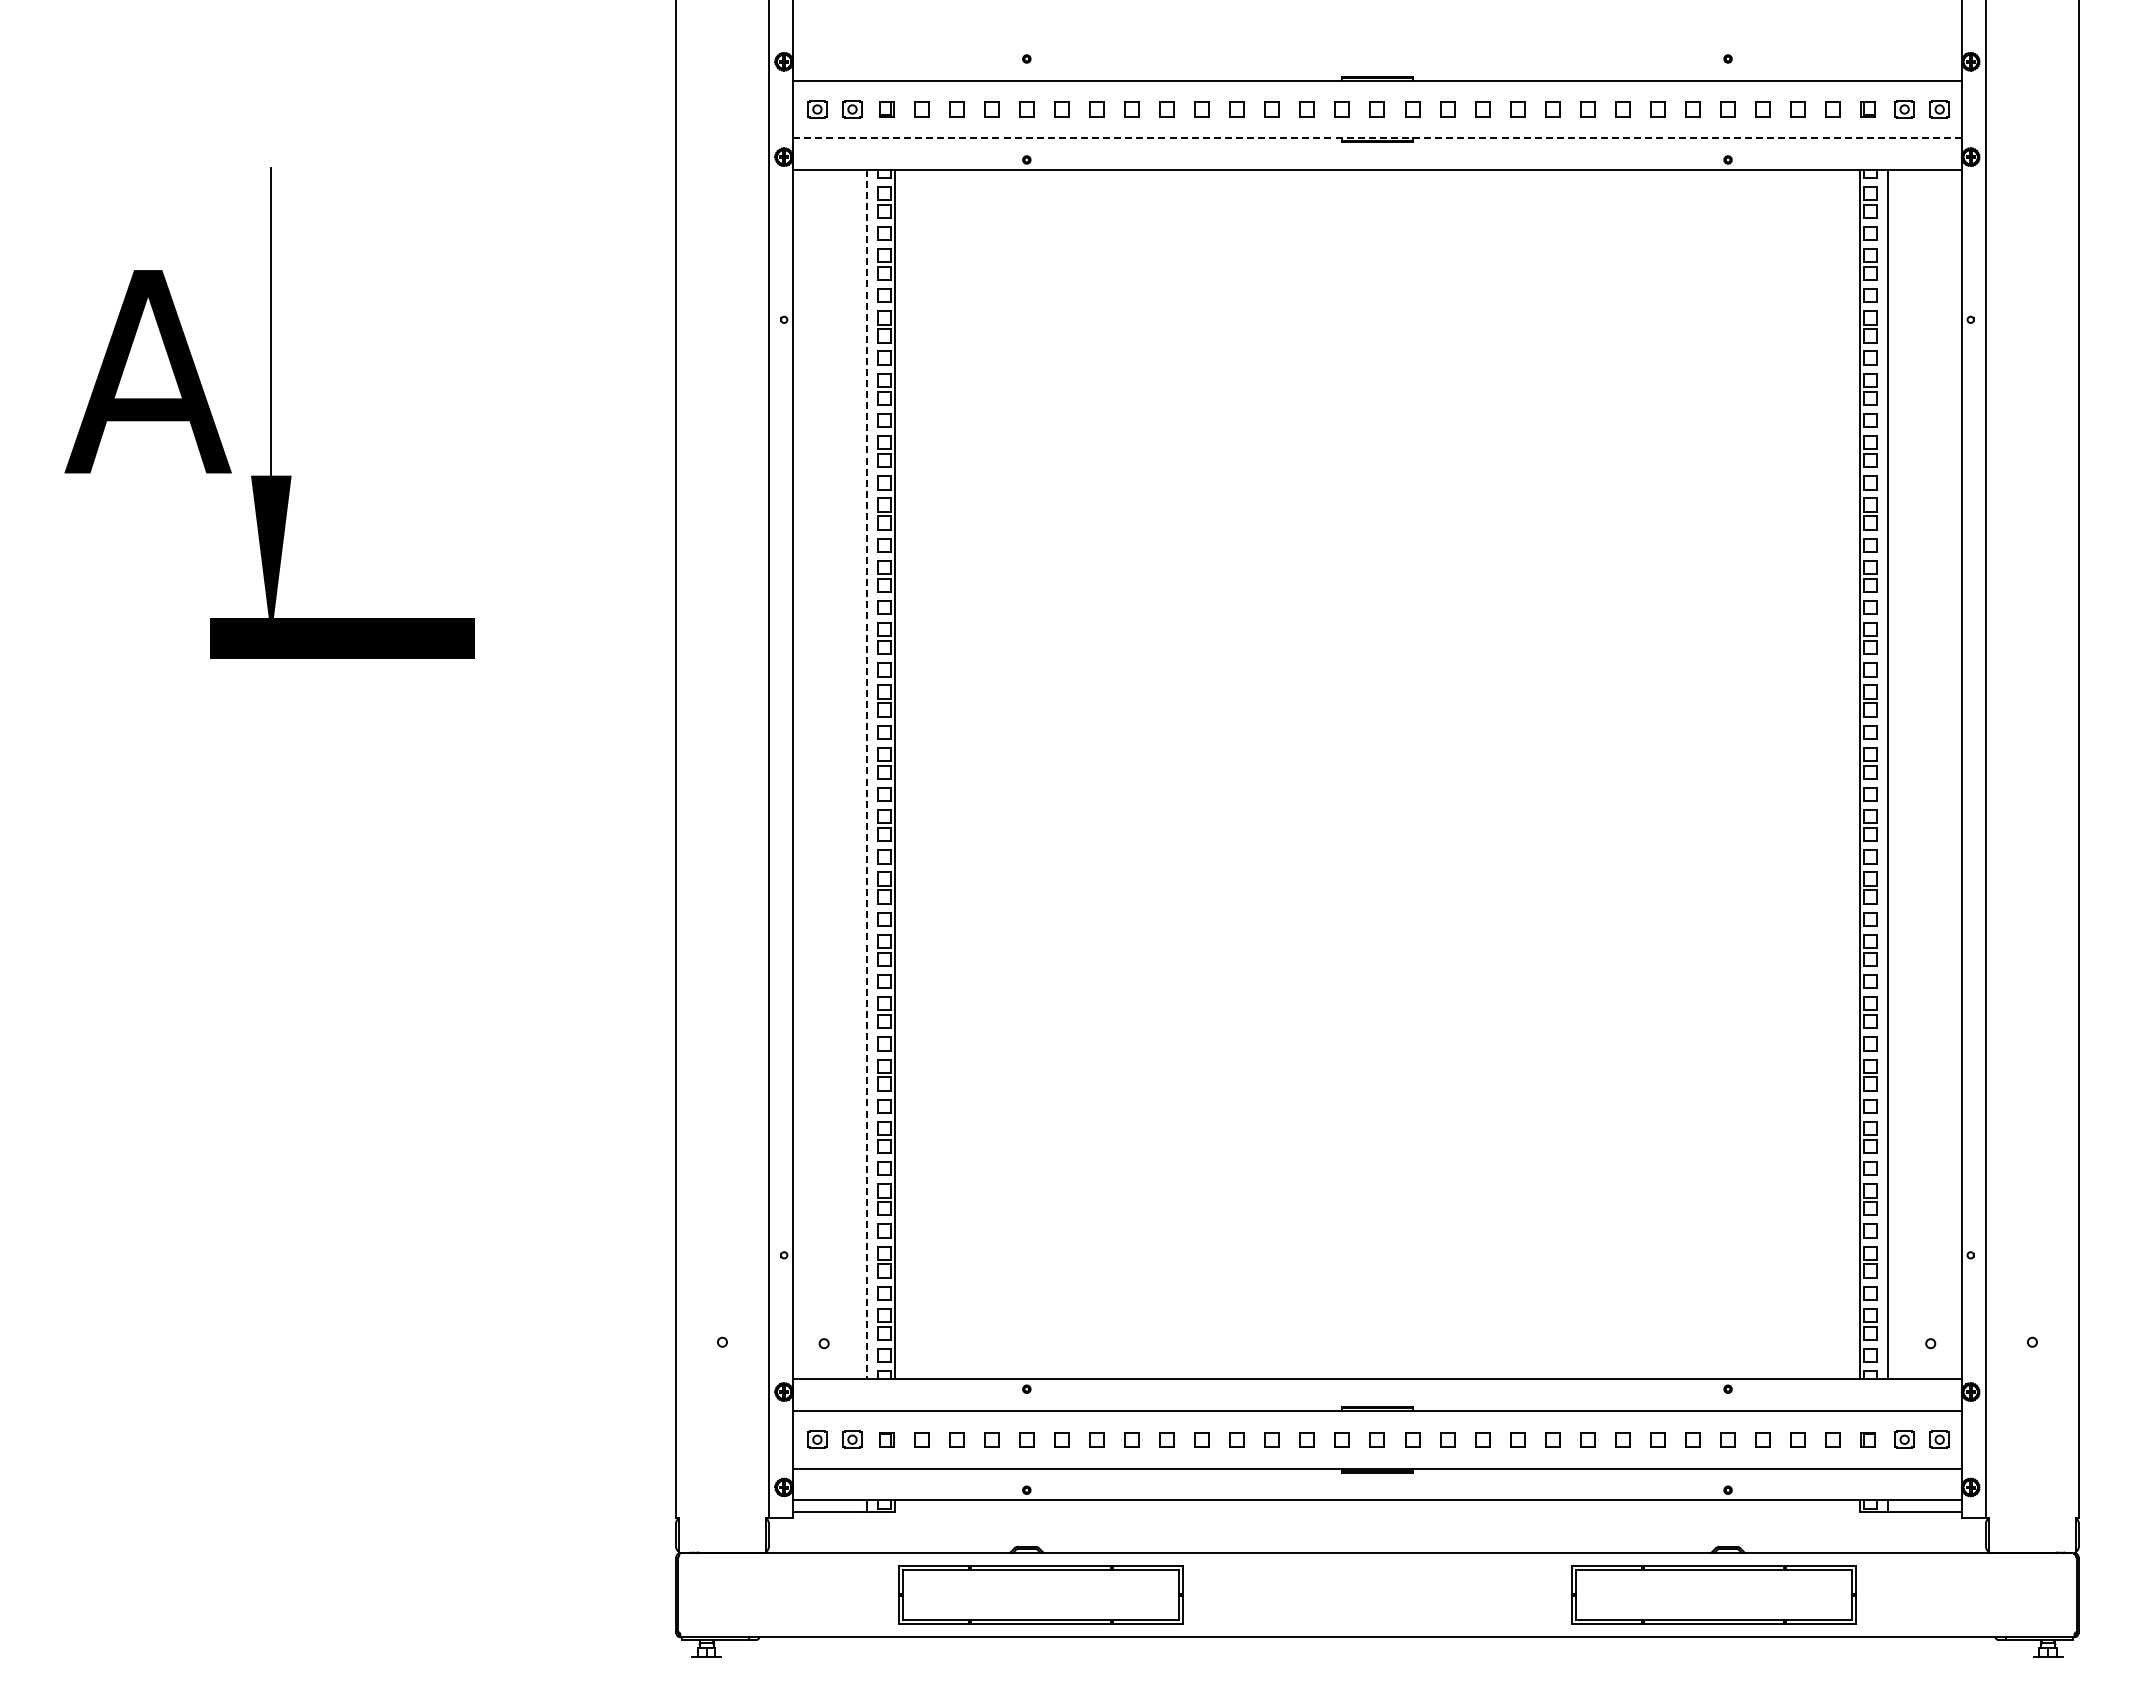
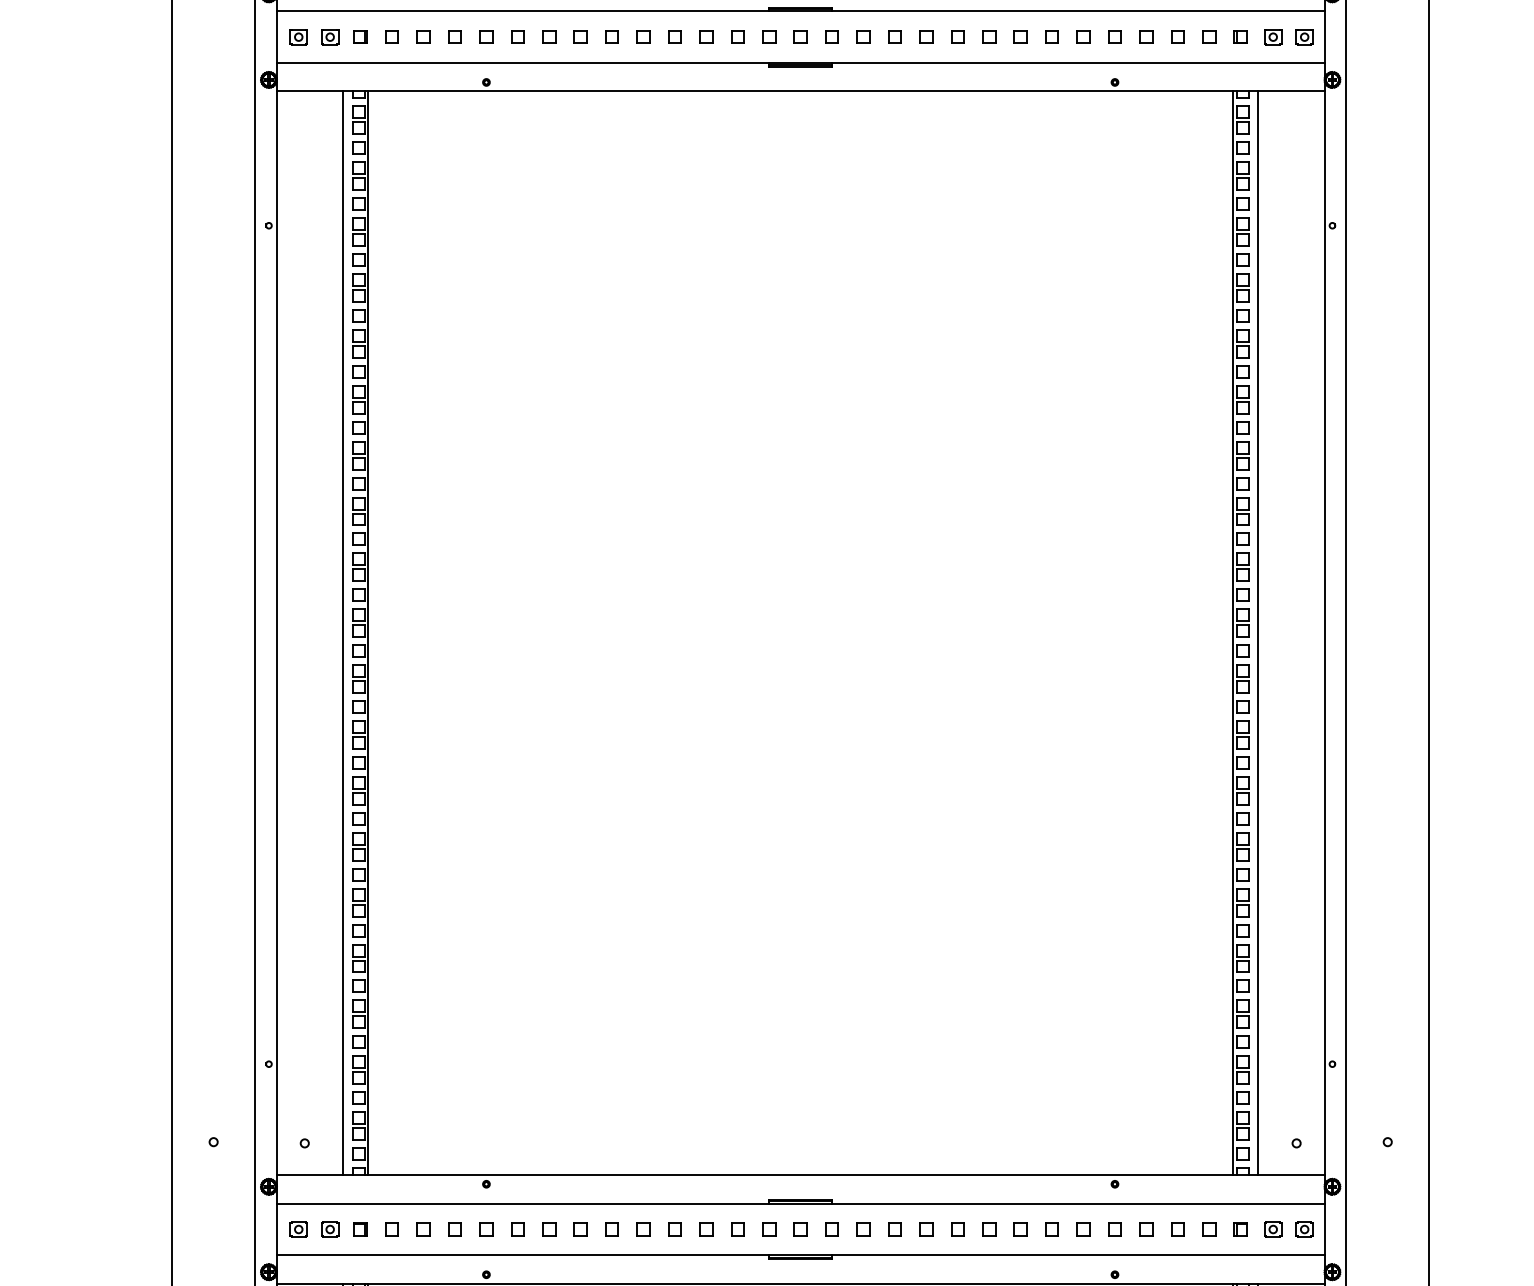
line: (1377, 138) -> (800, 63), dashed -> solid
line: (866, 774) -> (342, 633), dashed -> solid

